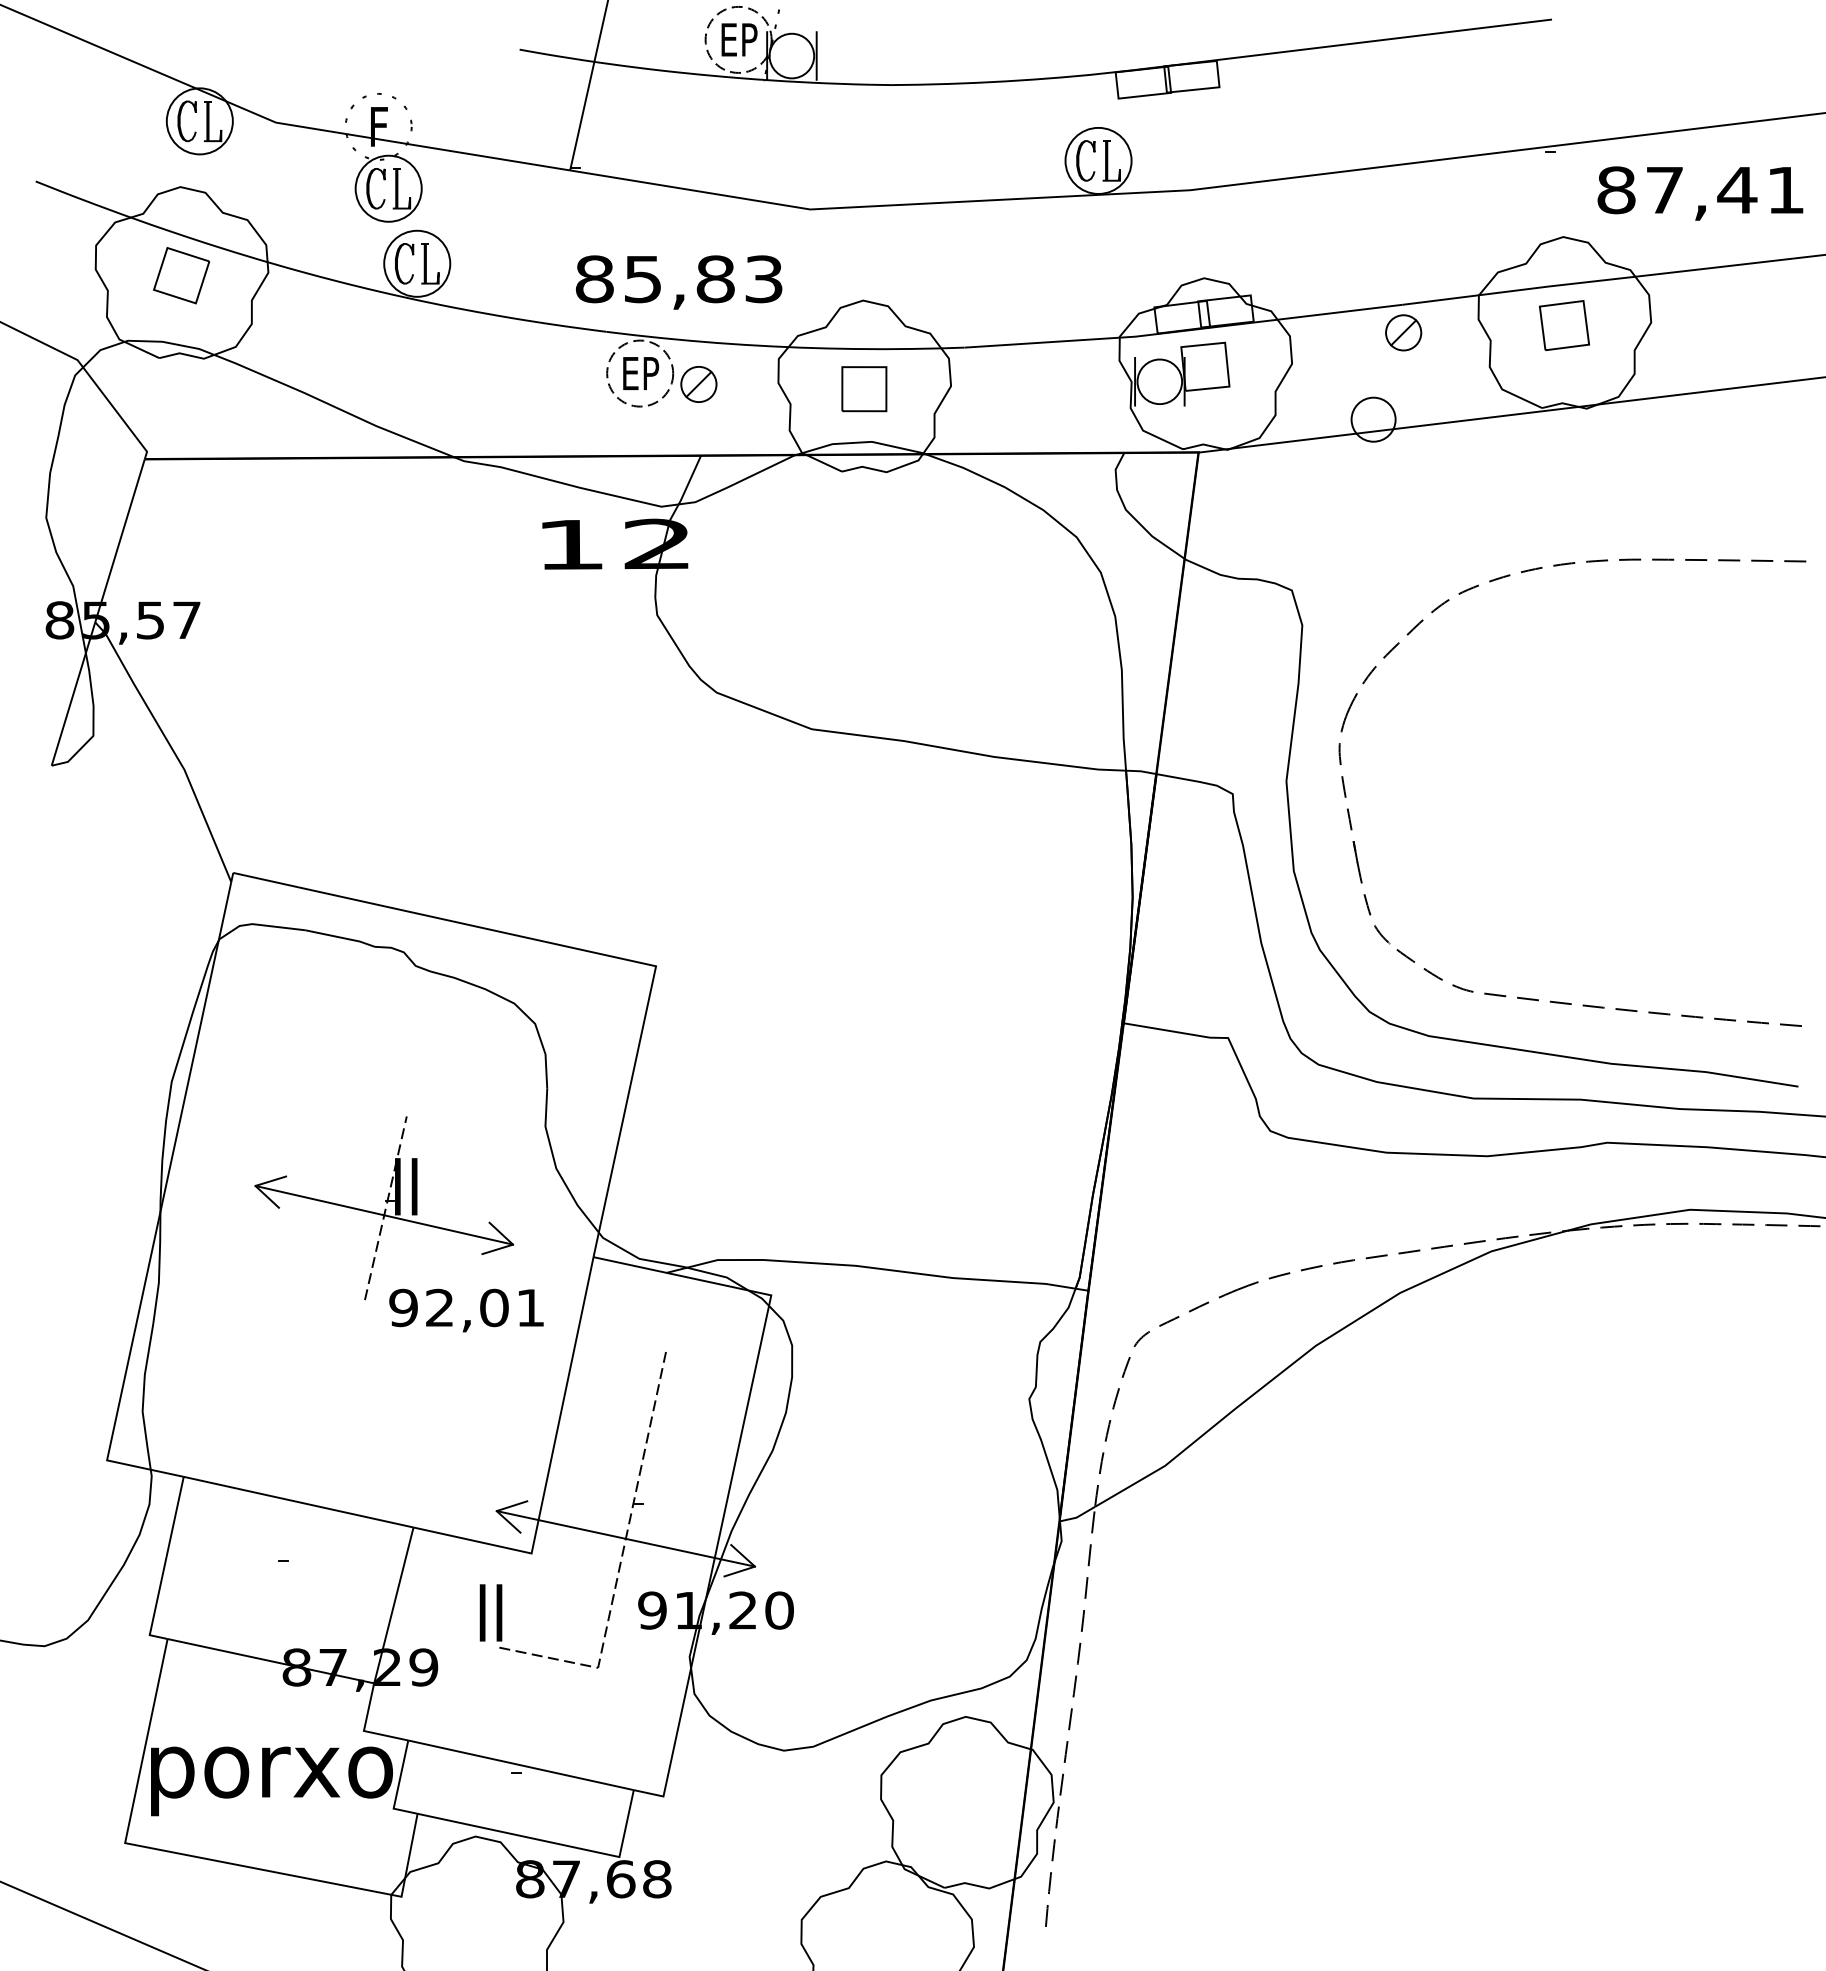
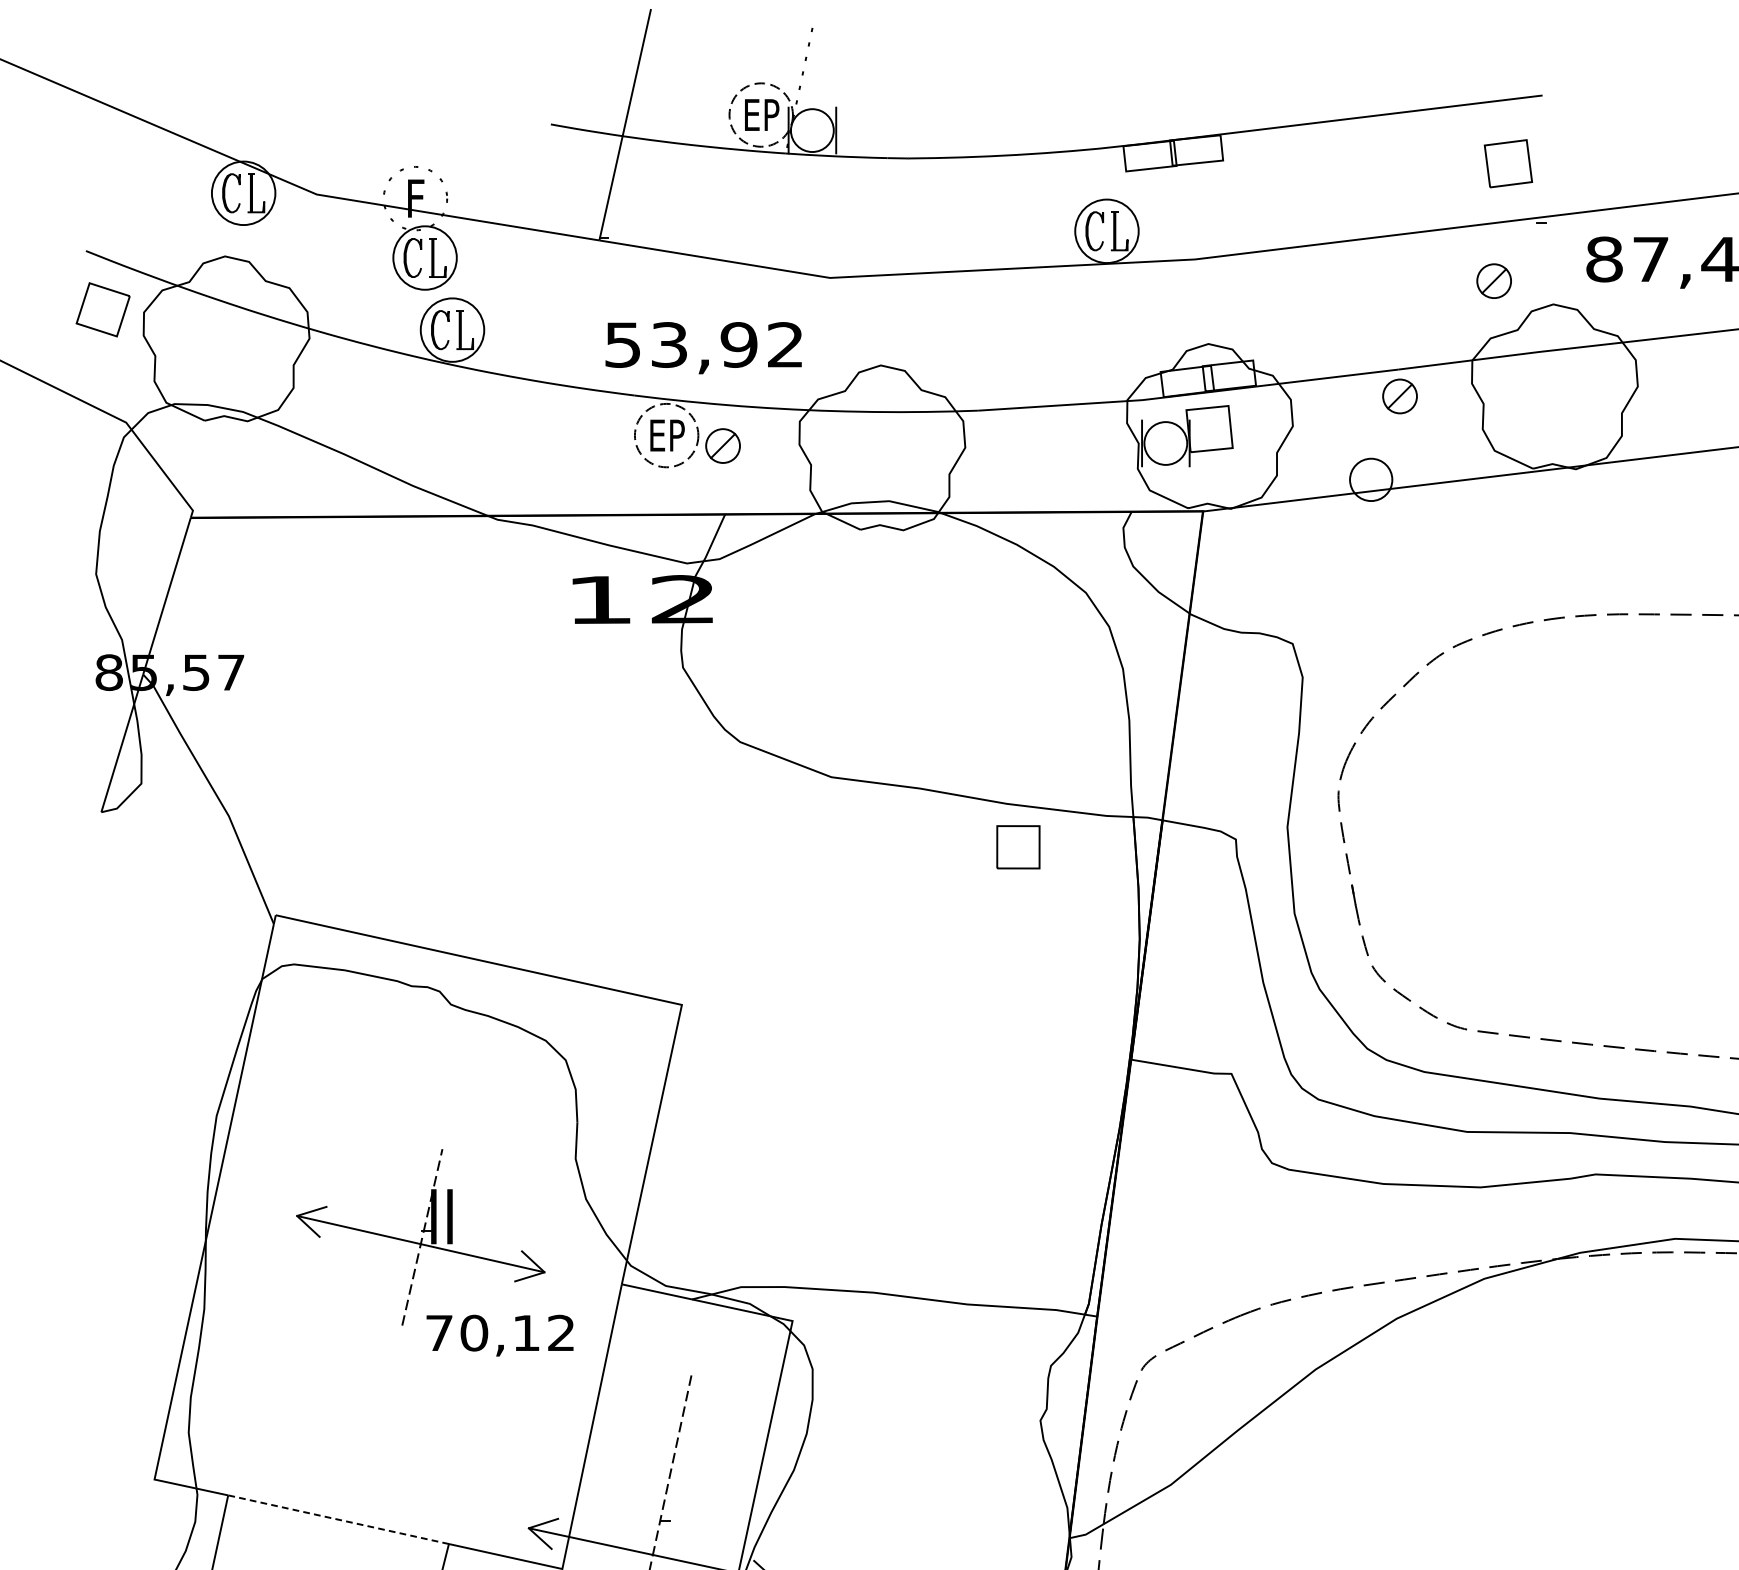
part: (1501, 212) -> (1494, 280), added
part: (181, 275) -> (103, 309), moved
text: (678, 279) -> (703, 345), 85,83 -> 53,92
part: (1563, 325) -> (1507, 163), moved
part: (864, 389) -> (1018, 847), moved
text: (466, 1307) -> (499, 1332), 92,01 -> 70,12
line: (298, 1502) -> (338, 1520), solid -> dashed

